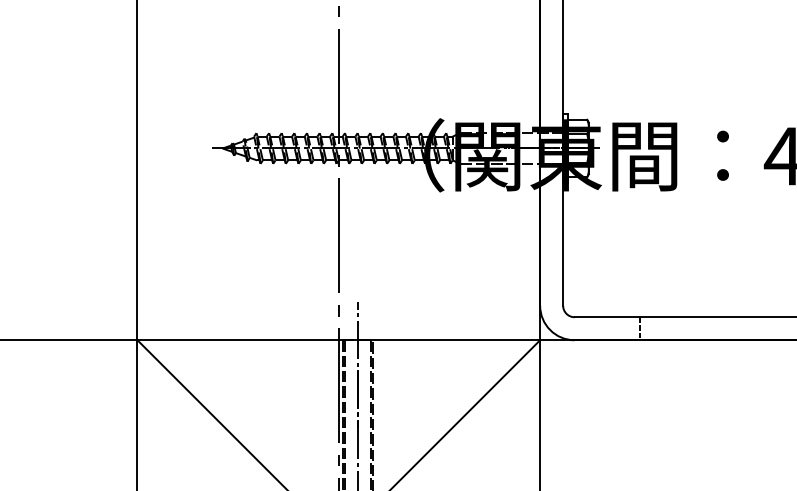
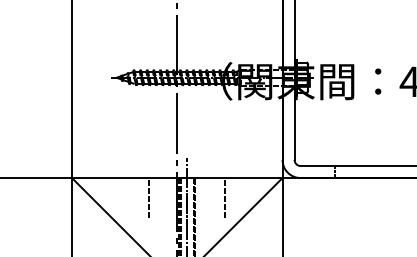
line: (285, 379) -> (149, 198), added
line: (431, 379) -> (225, 198), added

